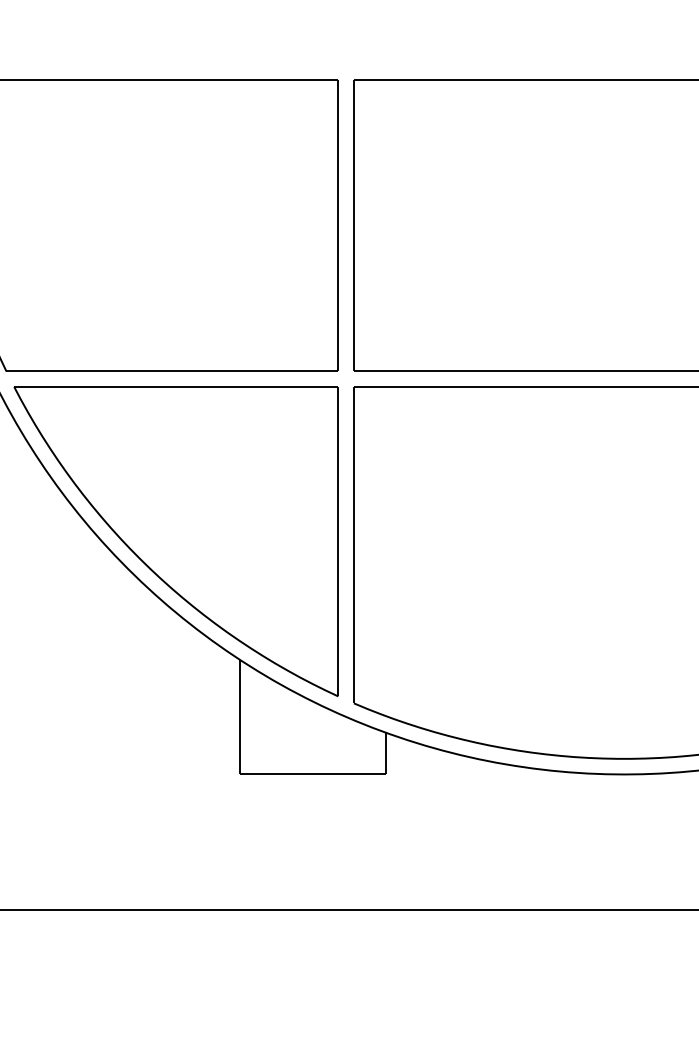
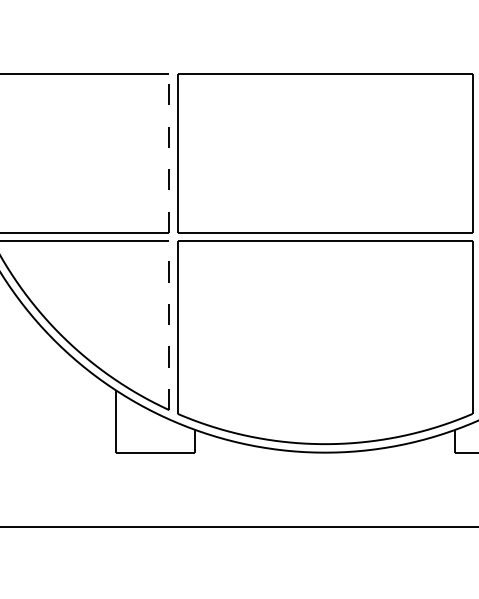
line: (338, 225) -> (169, 153), solid -> dashed
line: (338, 541) -> (169, 325), solid -> dashed

